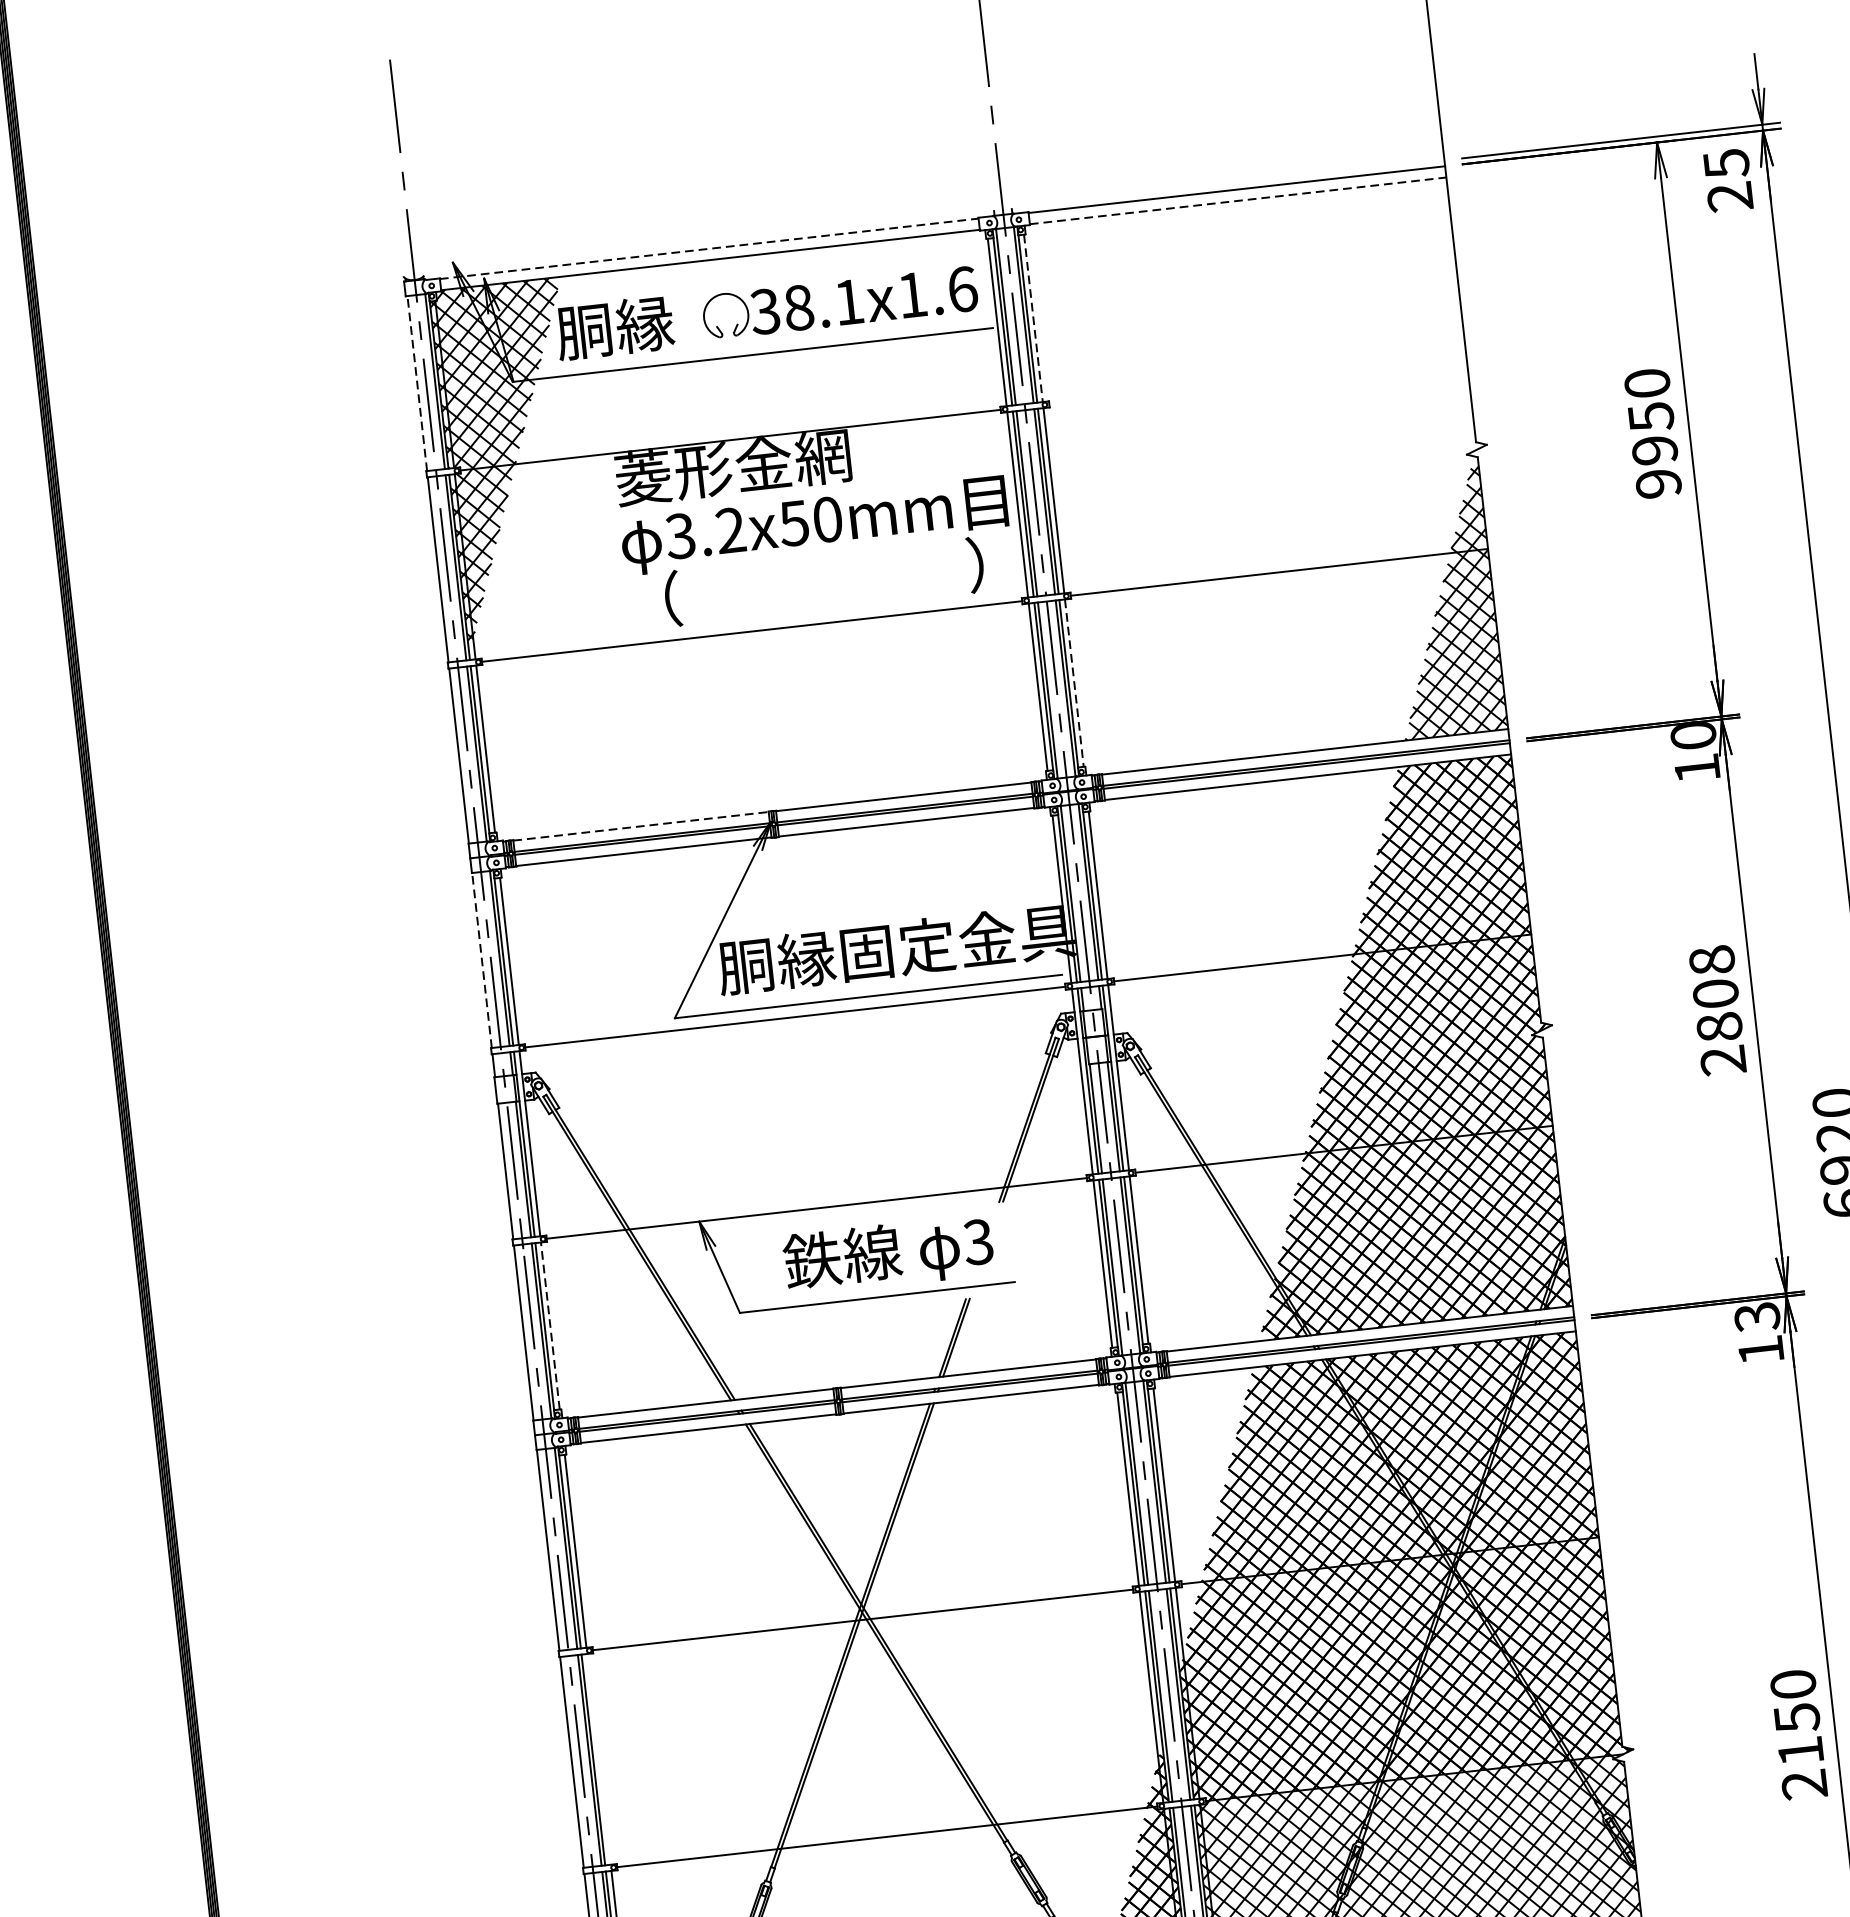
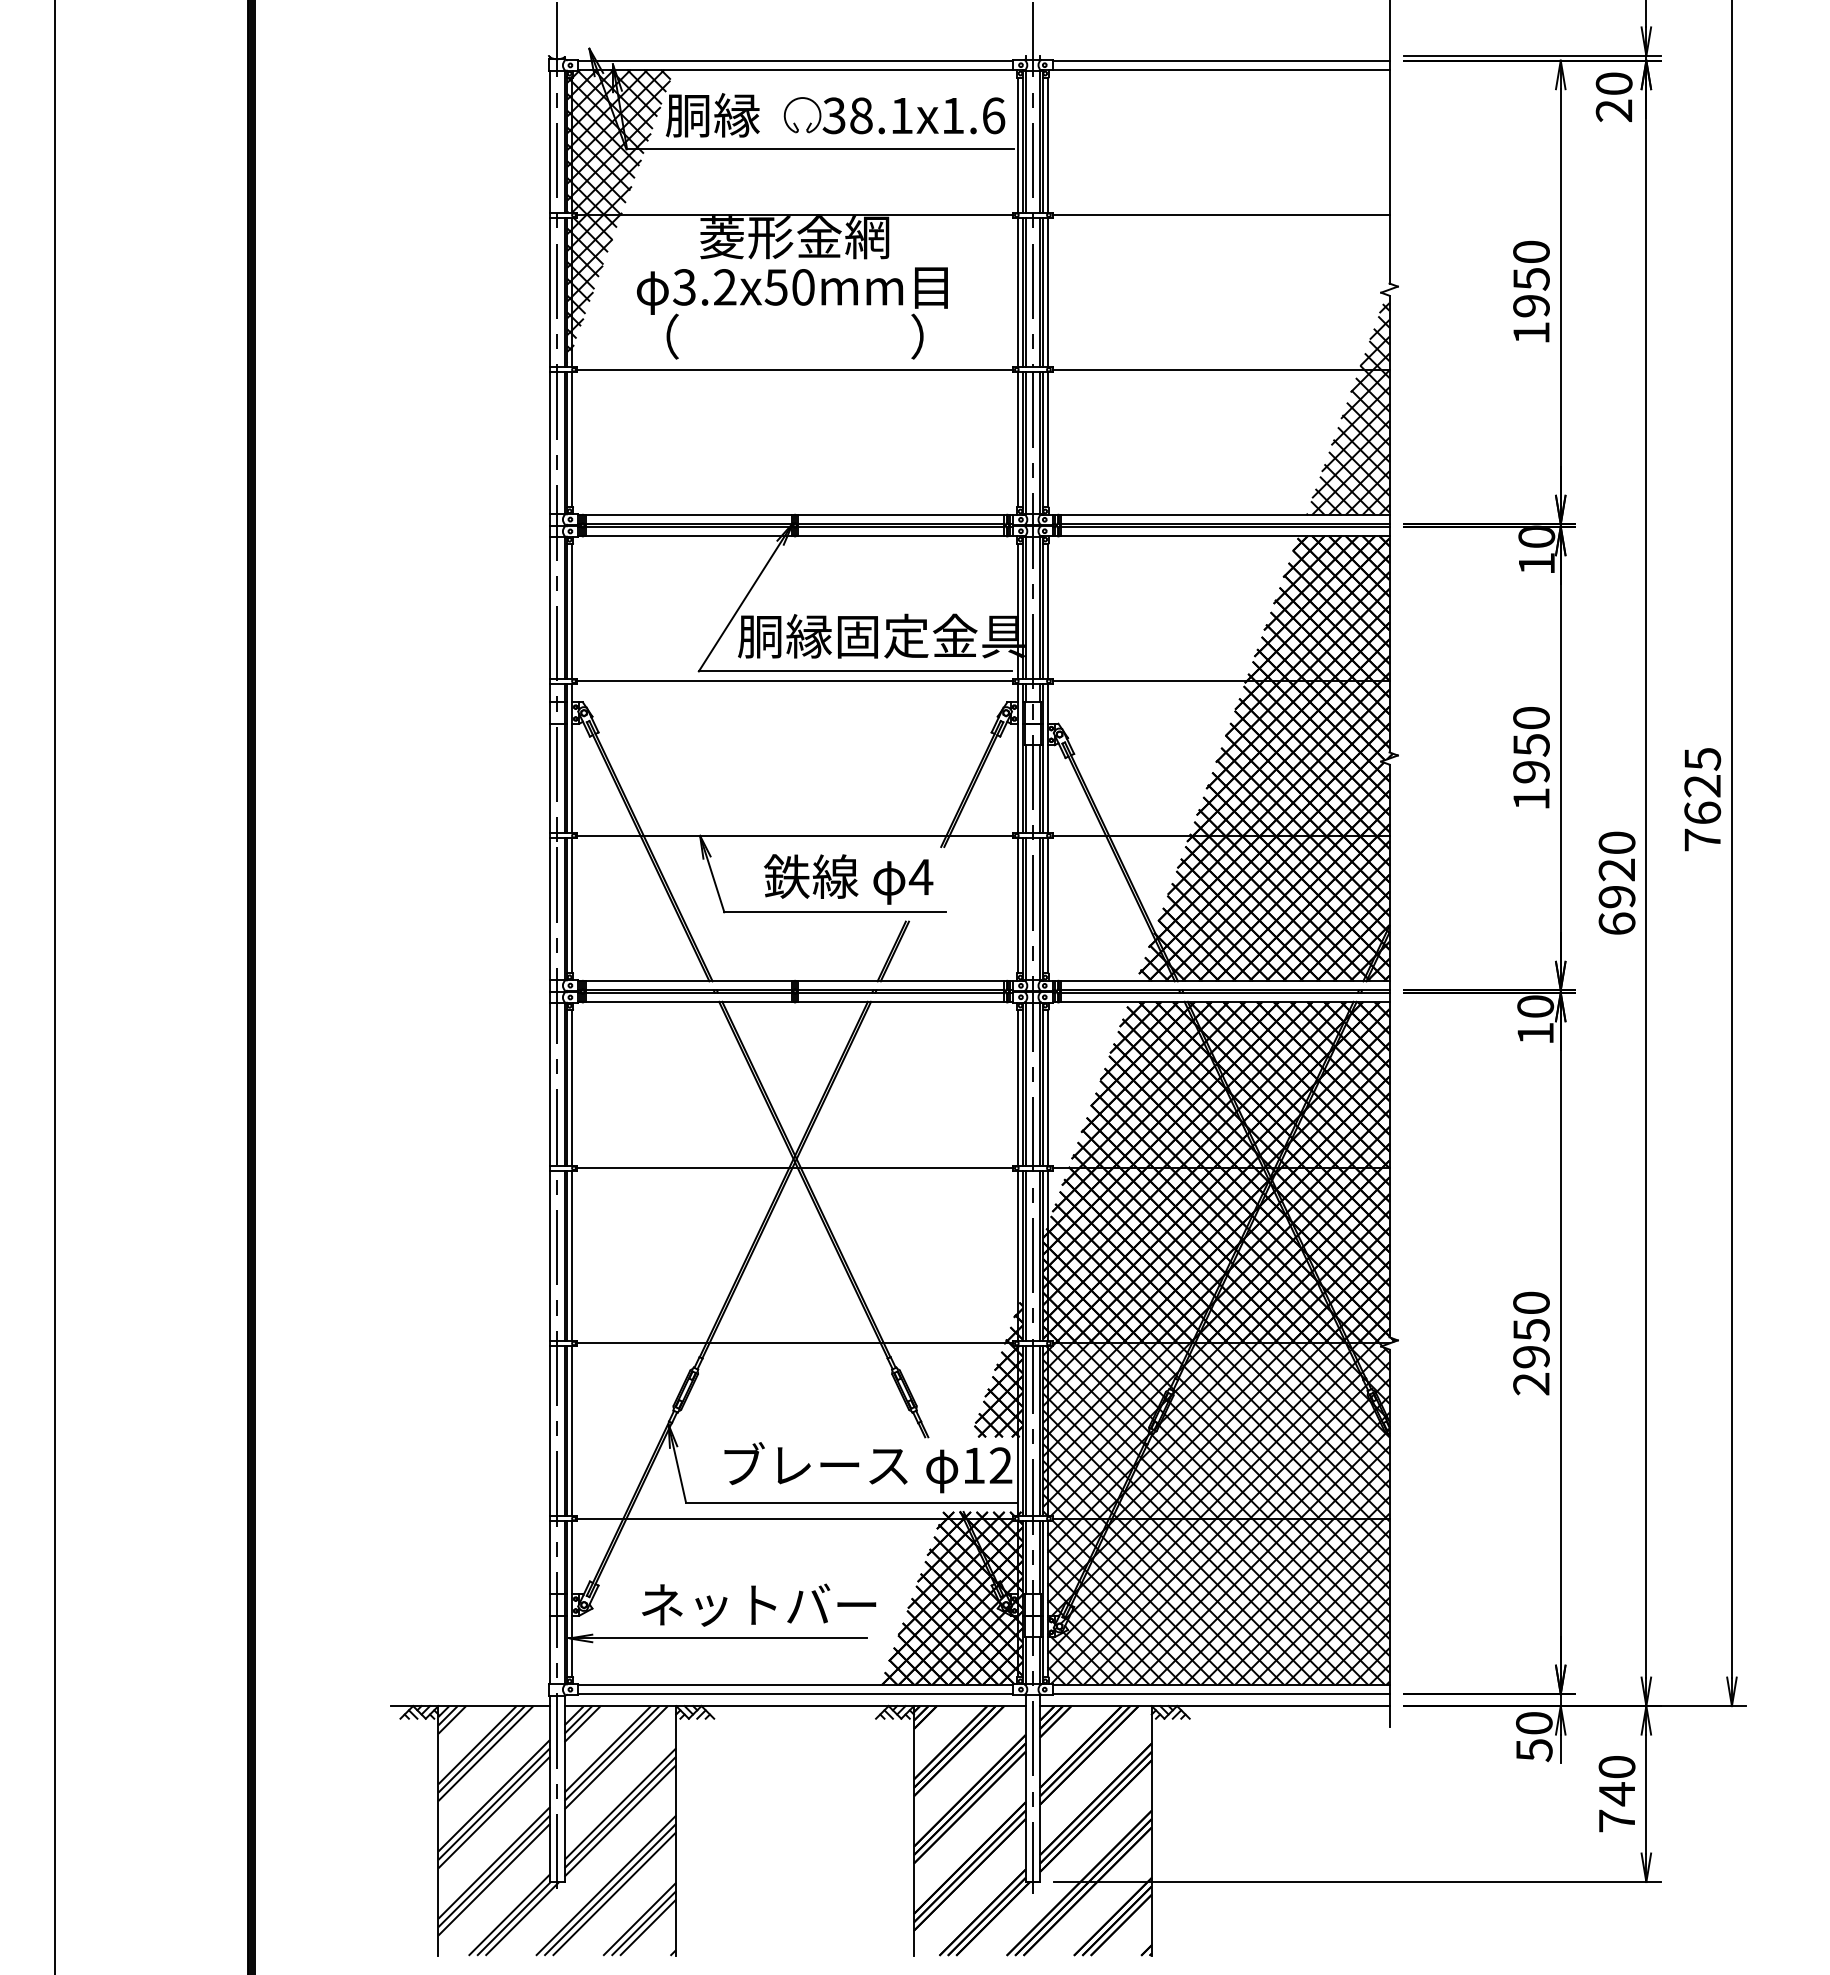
text: (1725, 163) -> (1613, 83), 25 -> 20
line: (1238, 200) -> (1221, 69), dashed -> solid
line: (709, 248) -> (795, 60), dashed -> solid
line: (1033, 318) -> (1047, 145), dashed -> solid
line: (1257, 381) -> (1220, 215), added
line: (417, 384) -> (550, 142), dashed -> solid
text: (1658, 484) -> (1531, 333), 9950 -> 1950
text: (817, 553) -> (792, 313), moved
line: (1074, 682) -> (1047, 439), dashed -> solid
line: (641, 826) -> (689, 515), dashed -> solid
line: (482, 960) -> (550, 608), dashed -> solid
text: (1717, 1010) -> (1531, 758), 2808 -> 1950
text: (977, 1241) -> (920, 876), 3 -> 4
text: (1757, 1316) -> (1535, 1006), 13 -> 10
line: (549, 1325) -> (571, 905), dashed -> solid
text: (1800, 1751) -> (1531, 1357), 2150 -> 2950
line: (598, 1758) -> (571, 1255), added

